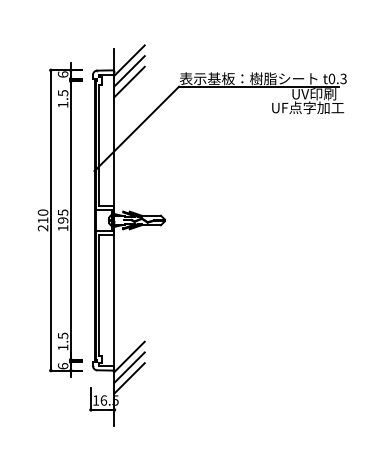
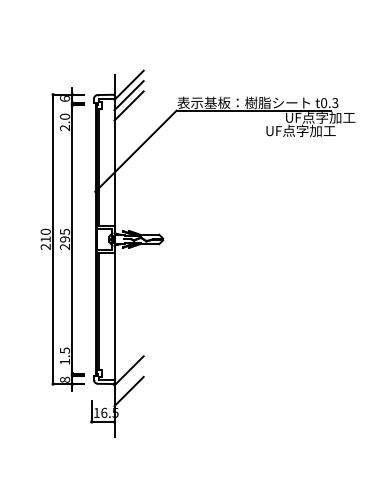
text: (332, 93) -> (324, 117), UV印刷 -> UF点字加工
text: (62, 99) -> (64, 122), 1.5 -> 2.0
text: (62, 227) -> (64, 246), 195 -> 295
text: (62, 365) -> (64, 379), 6 -> 8
line: (128, 366) -> (128, 380), removed

